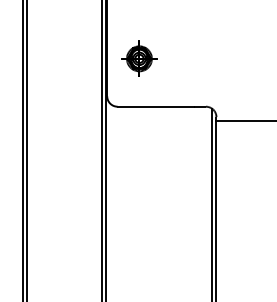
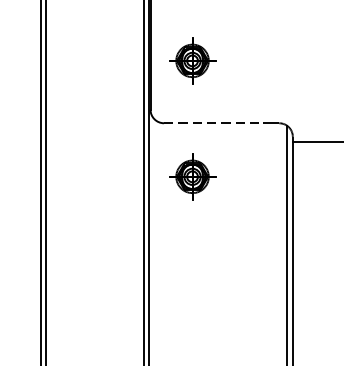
line: (155, 106) -> (213, 122), solid -> dashed
part: (139, 147) -> (192, 176), added

